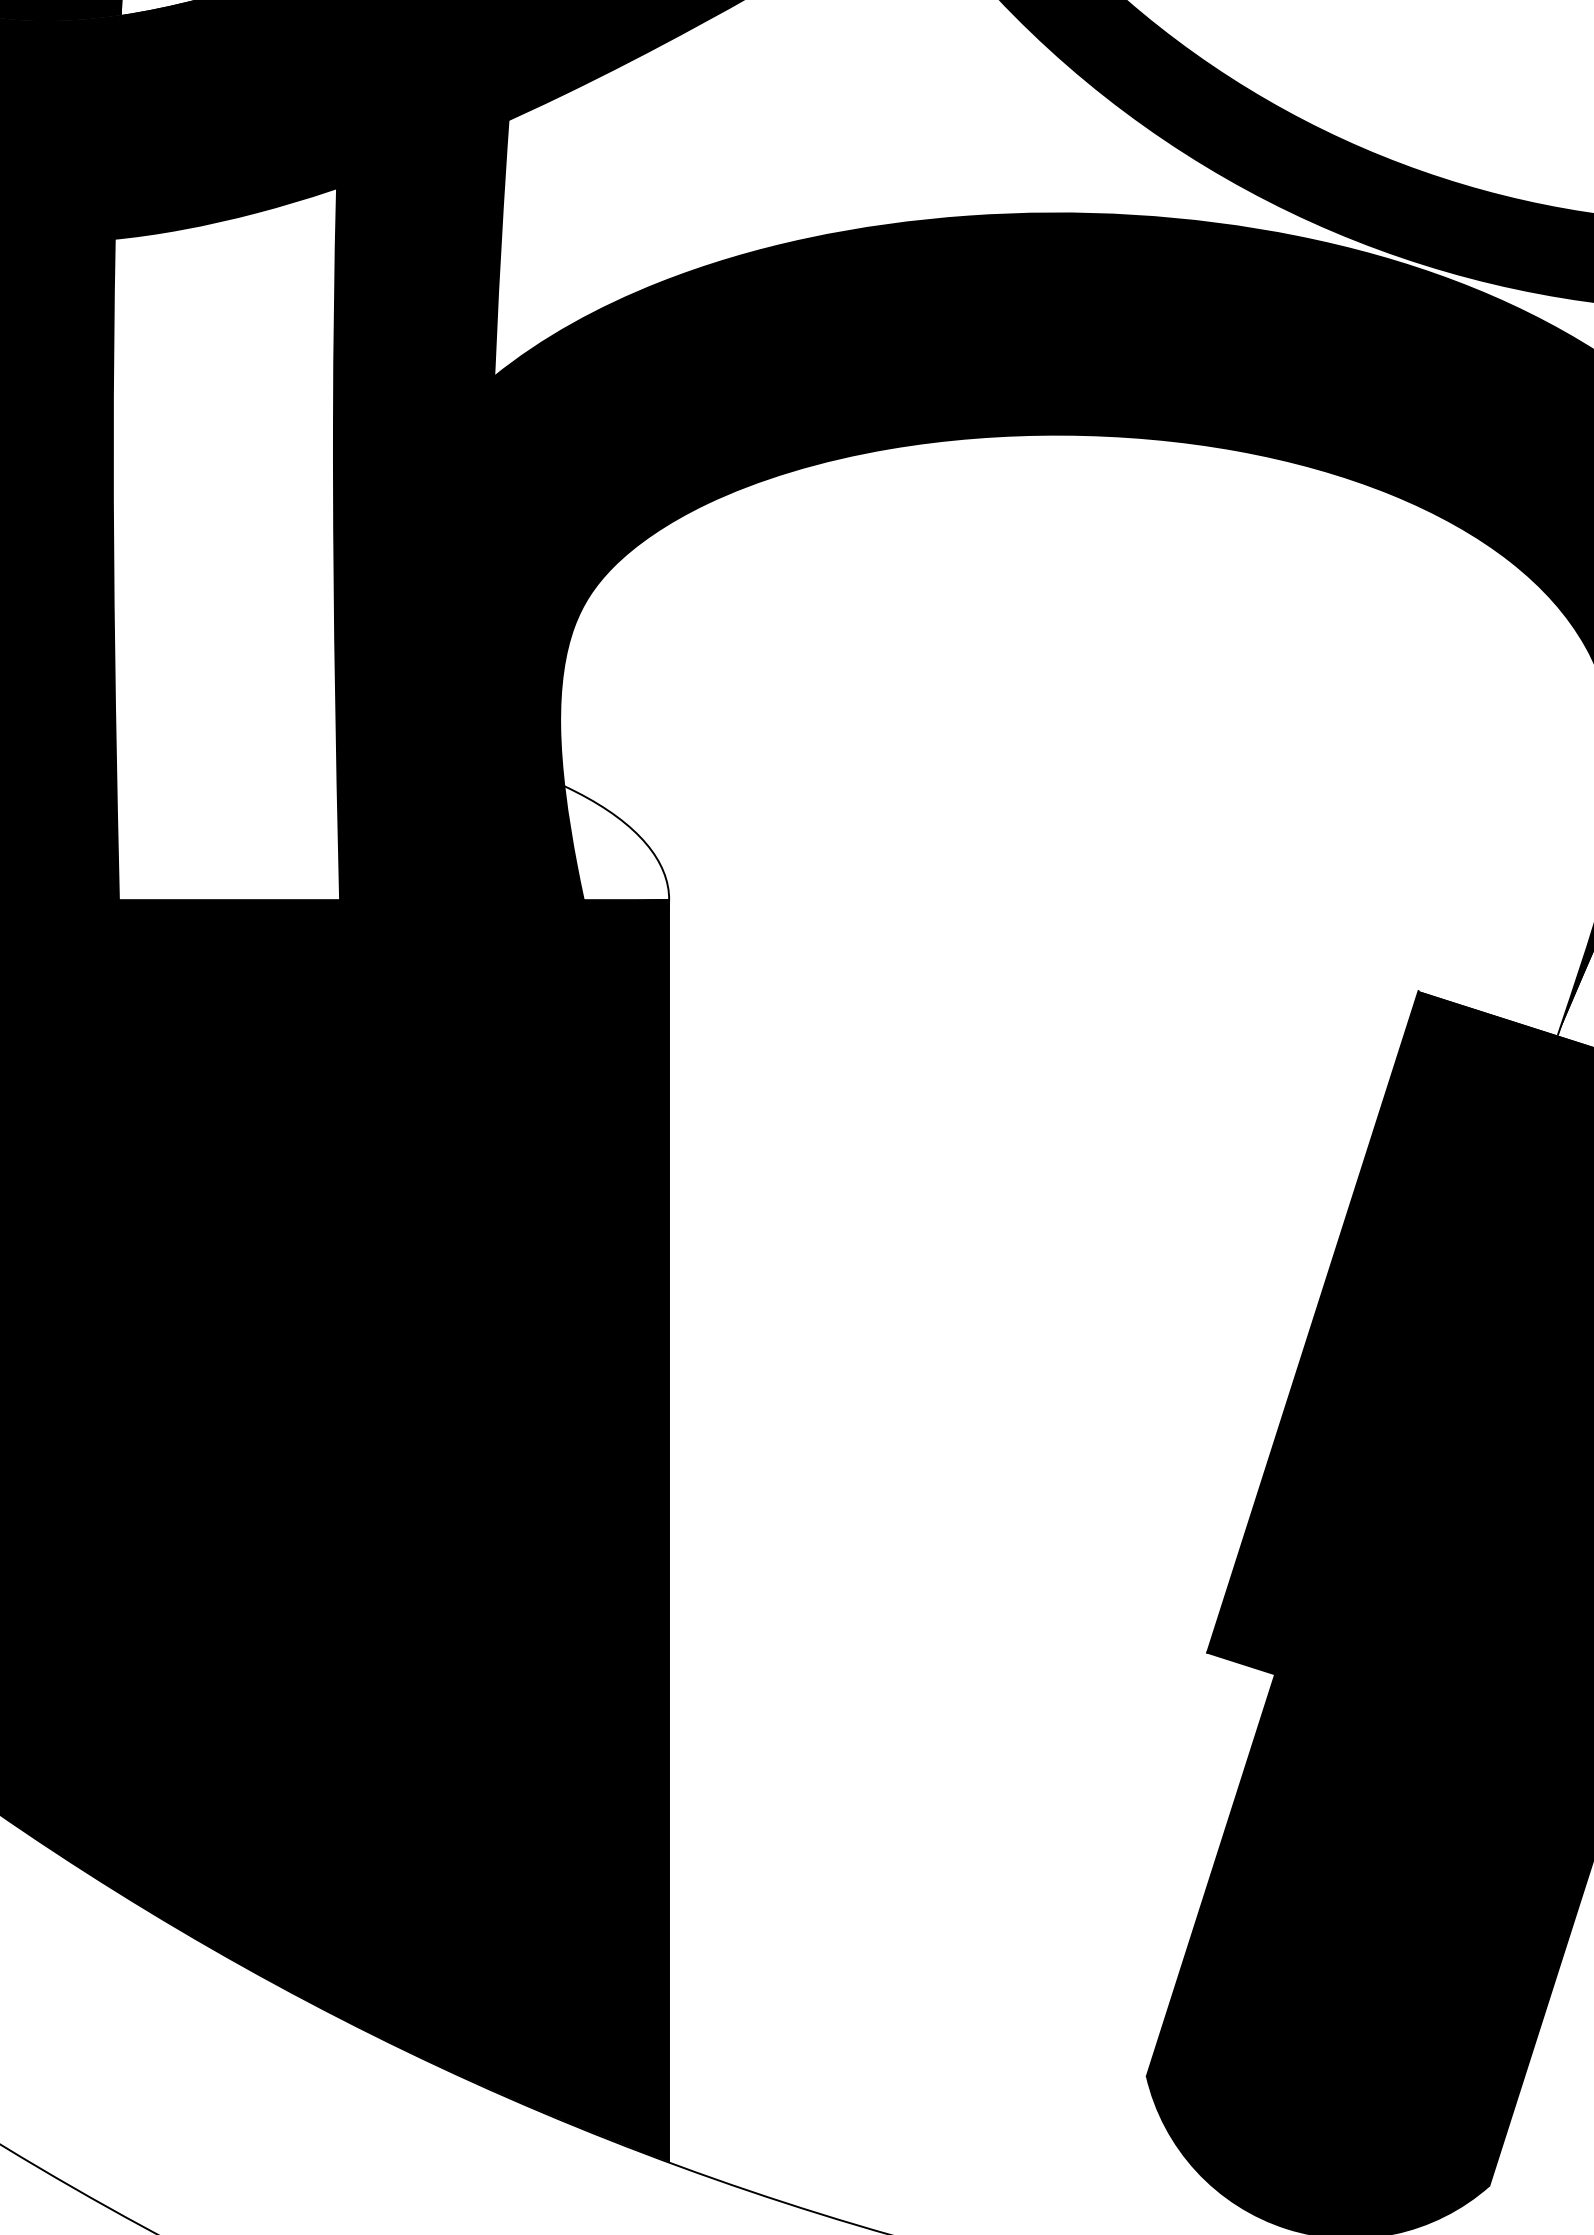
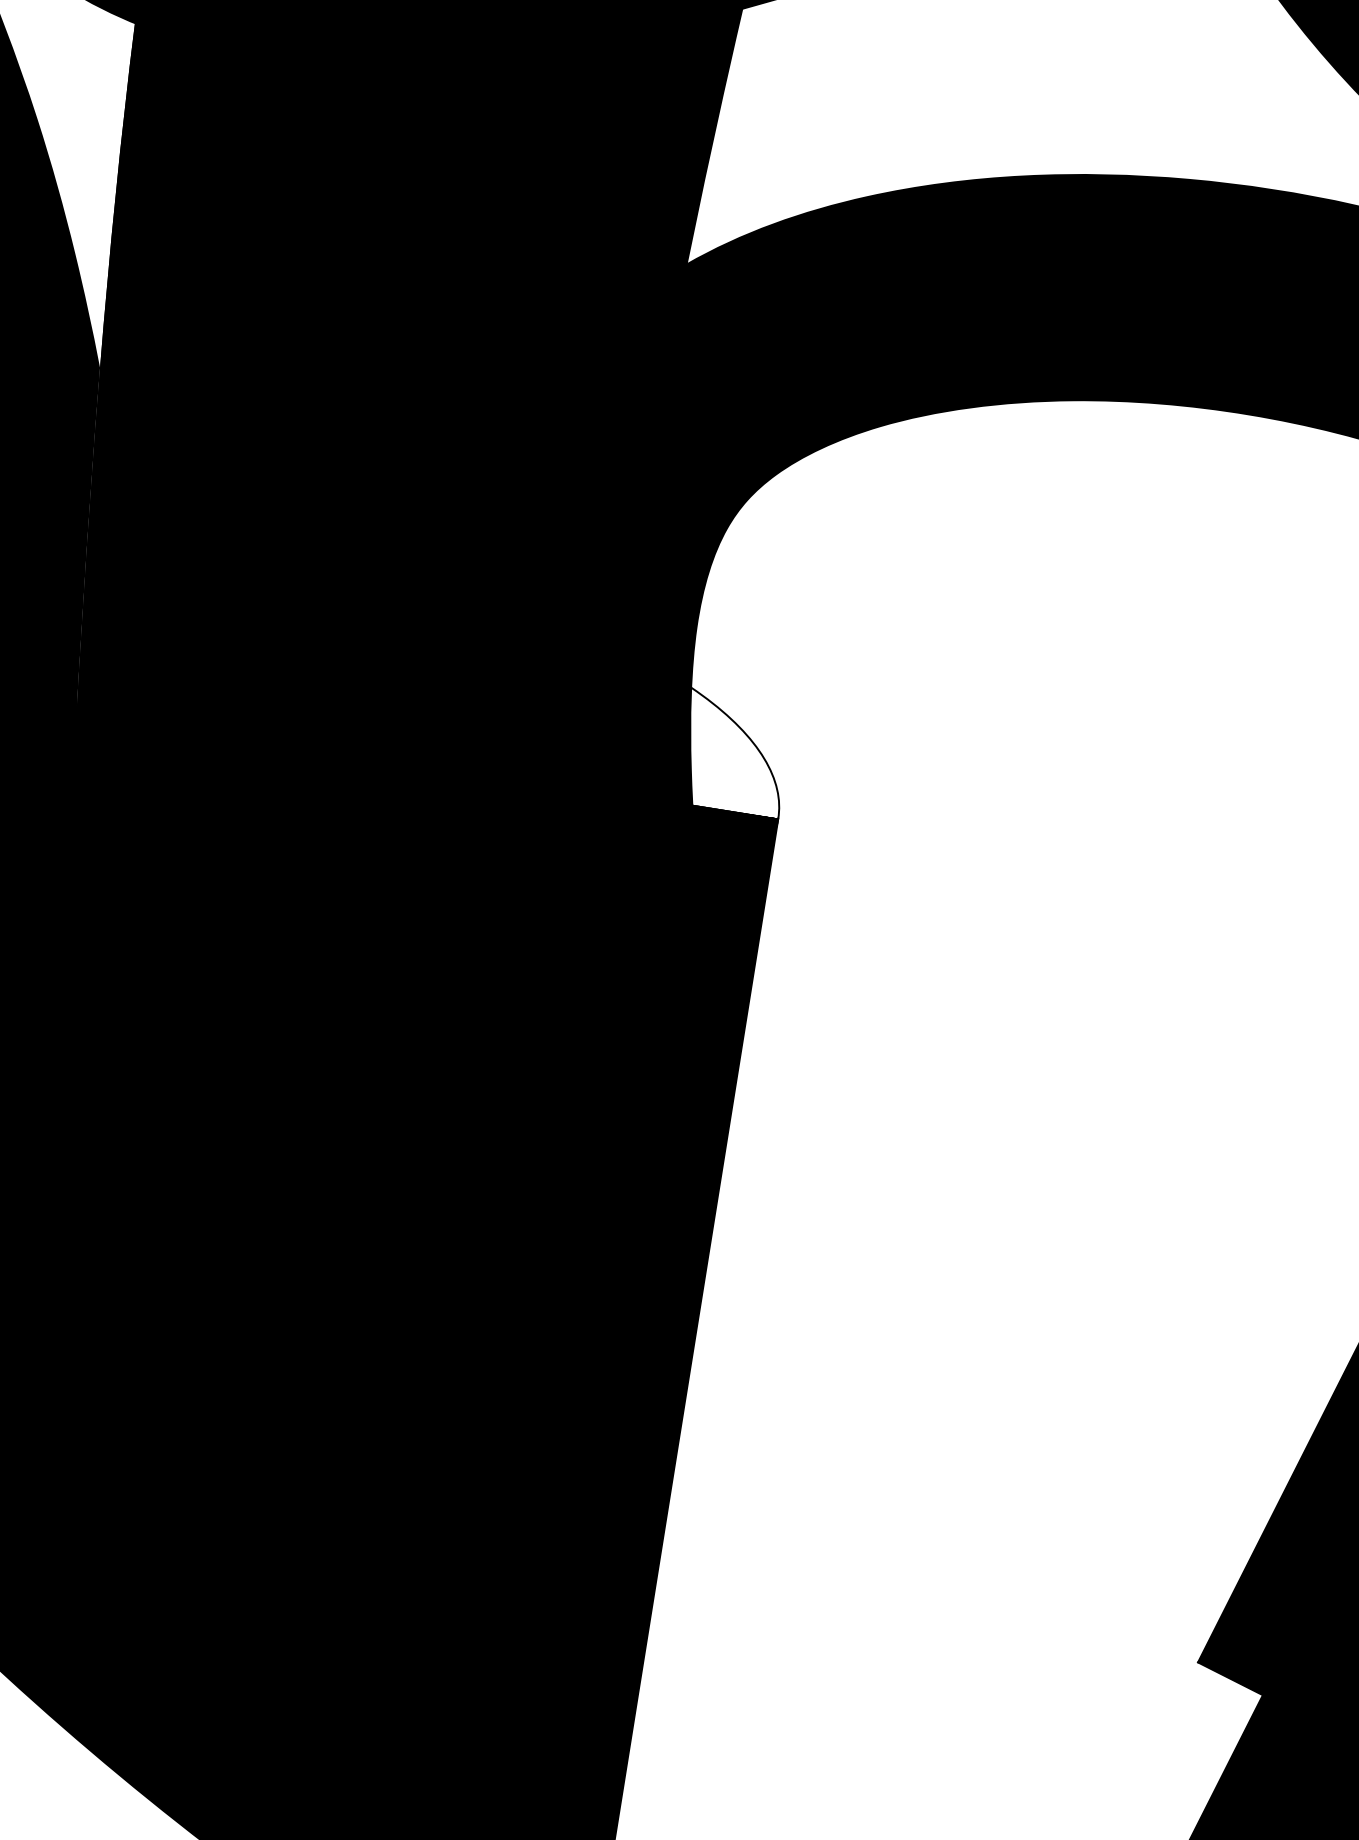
fill: (228, 630) -> (378, 476), added

